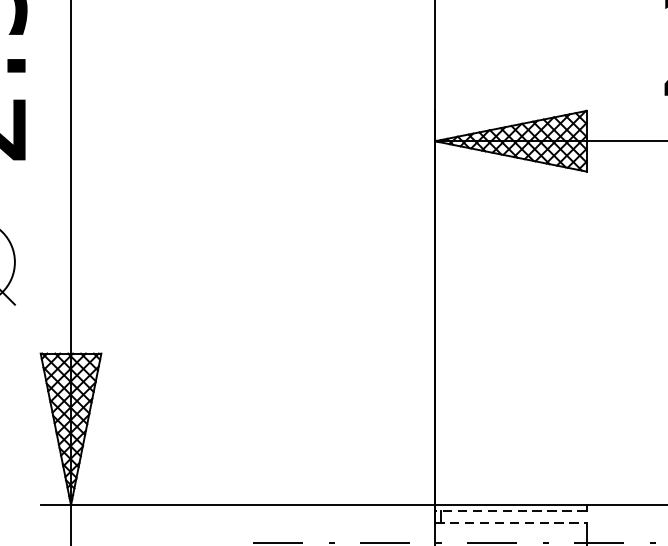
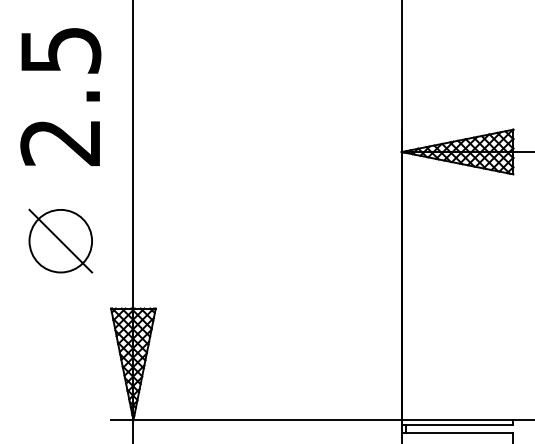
line: (510, 510) -> (457, 424), dashed -> solid
line: (510, 523) -> (457, 433), dashed -> solid

